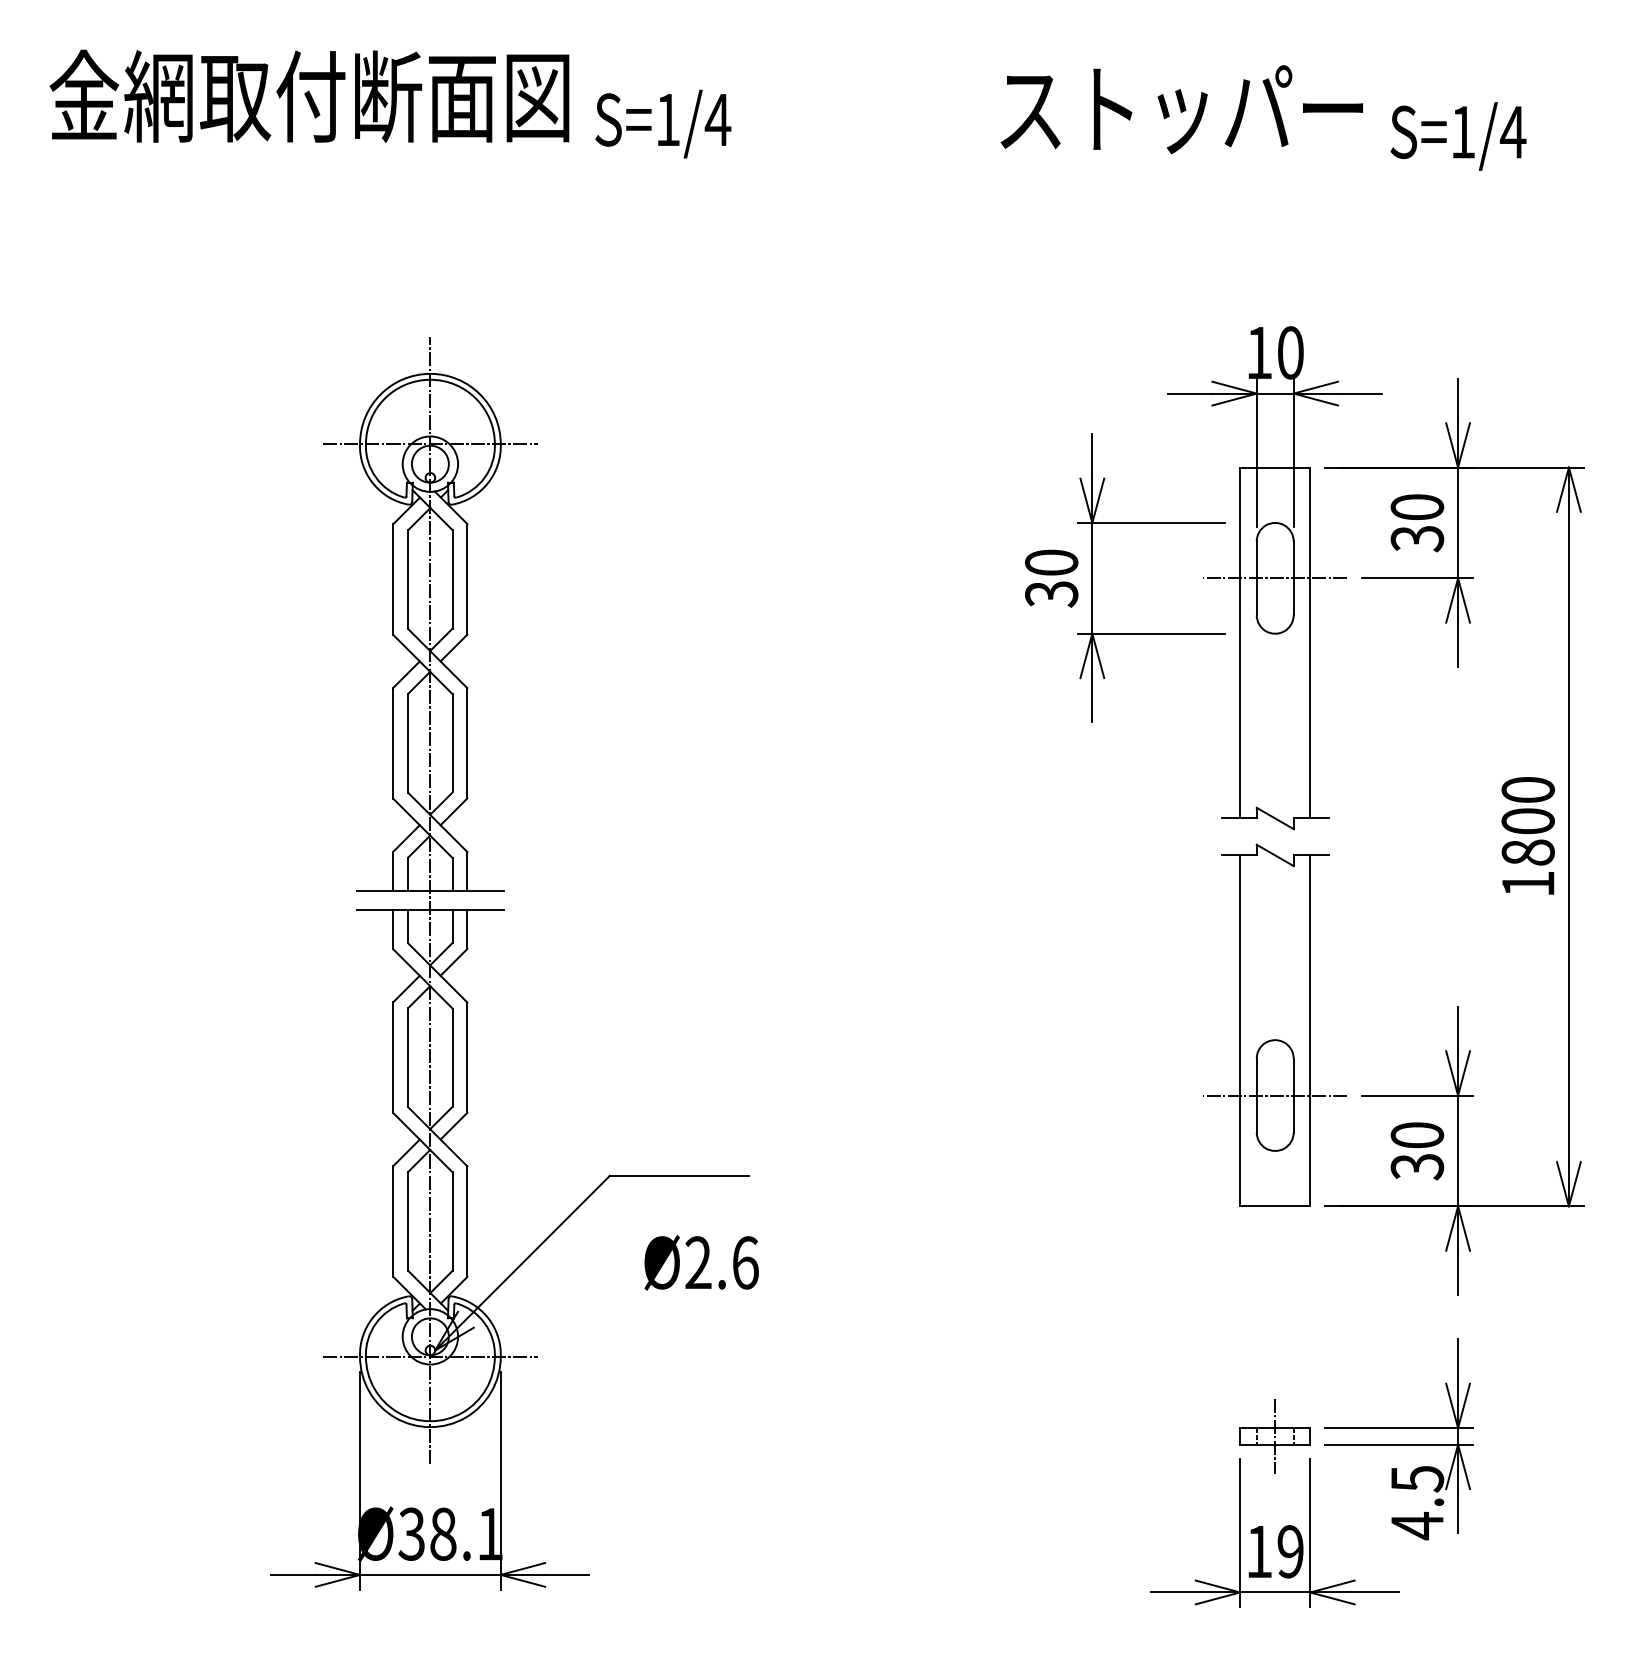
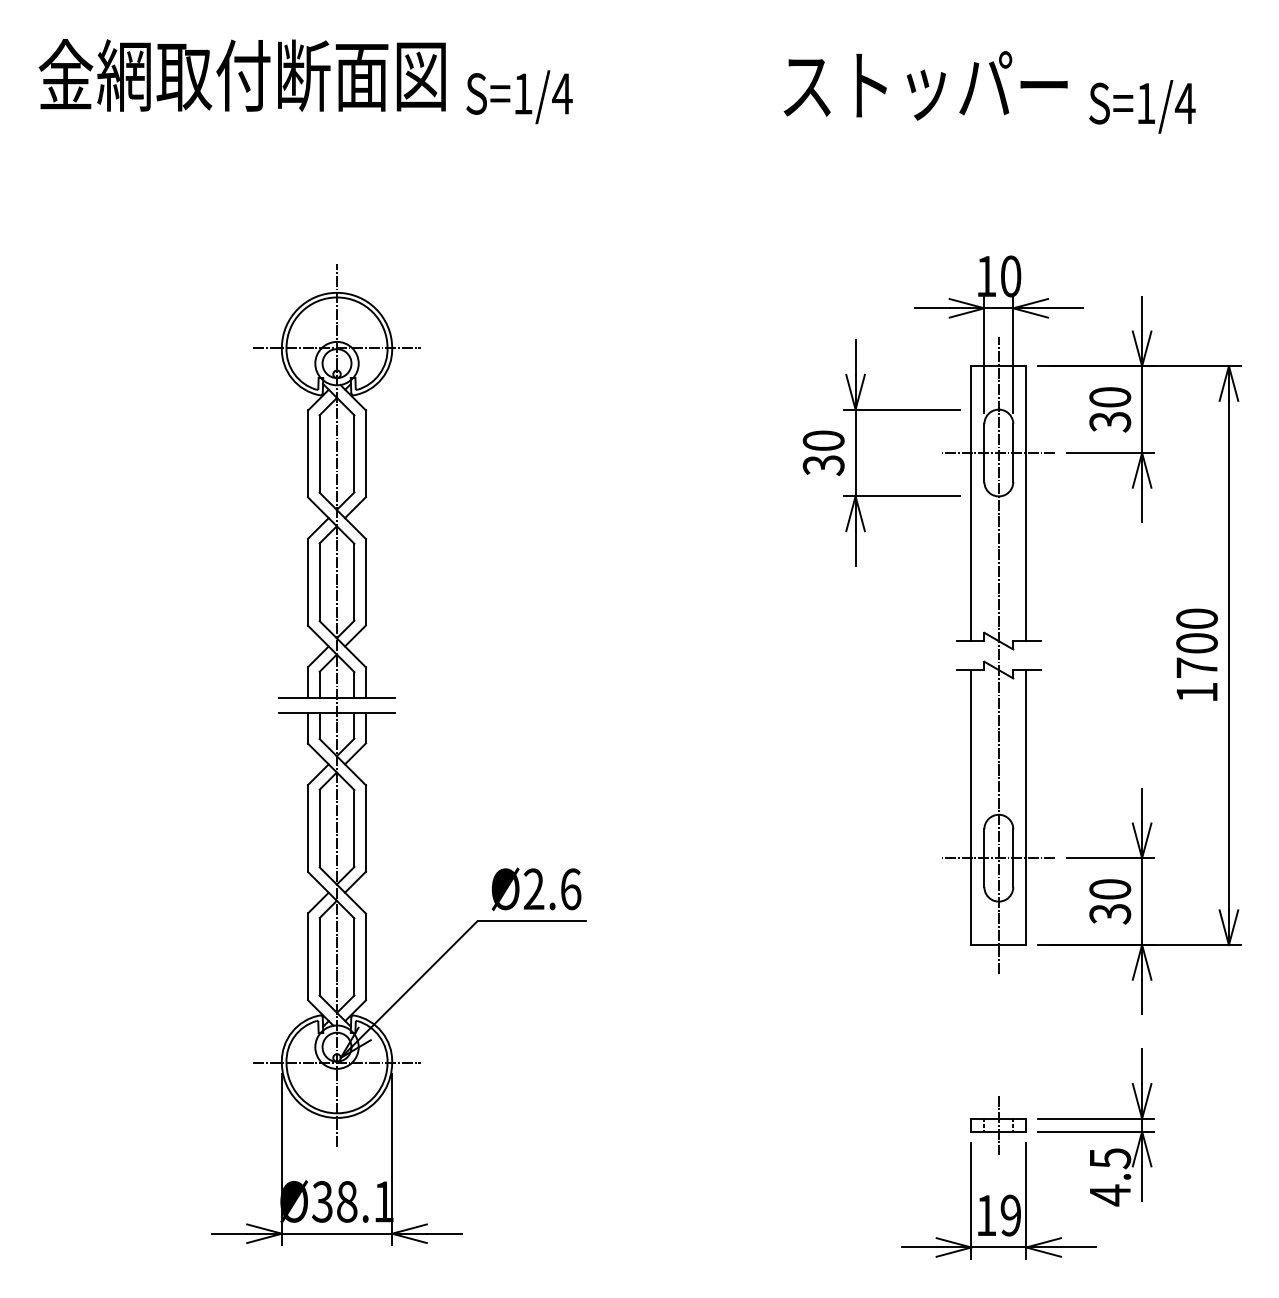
line: (1274, 836) -> (998, 655), added
text: (1527, 852) -> (1196, 667), 1800 -> 1700
text: (701, 1263) -> (536, 889), moved

